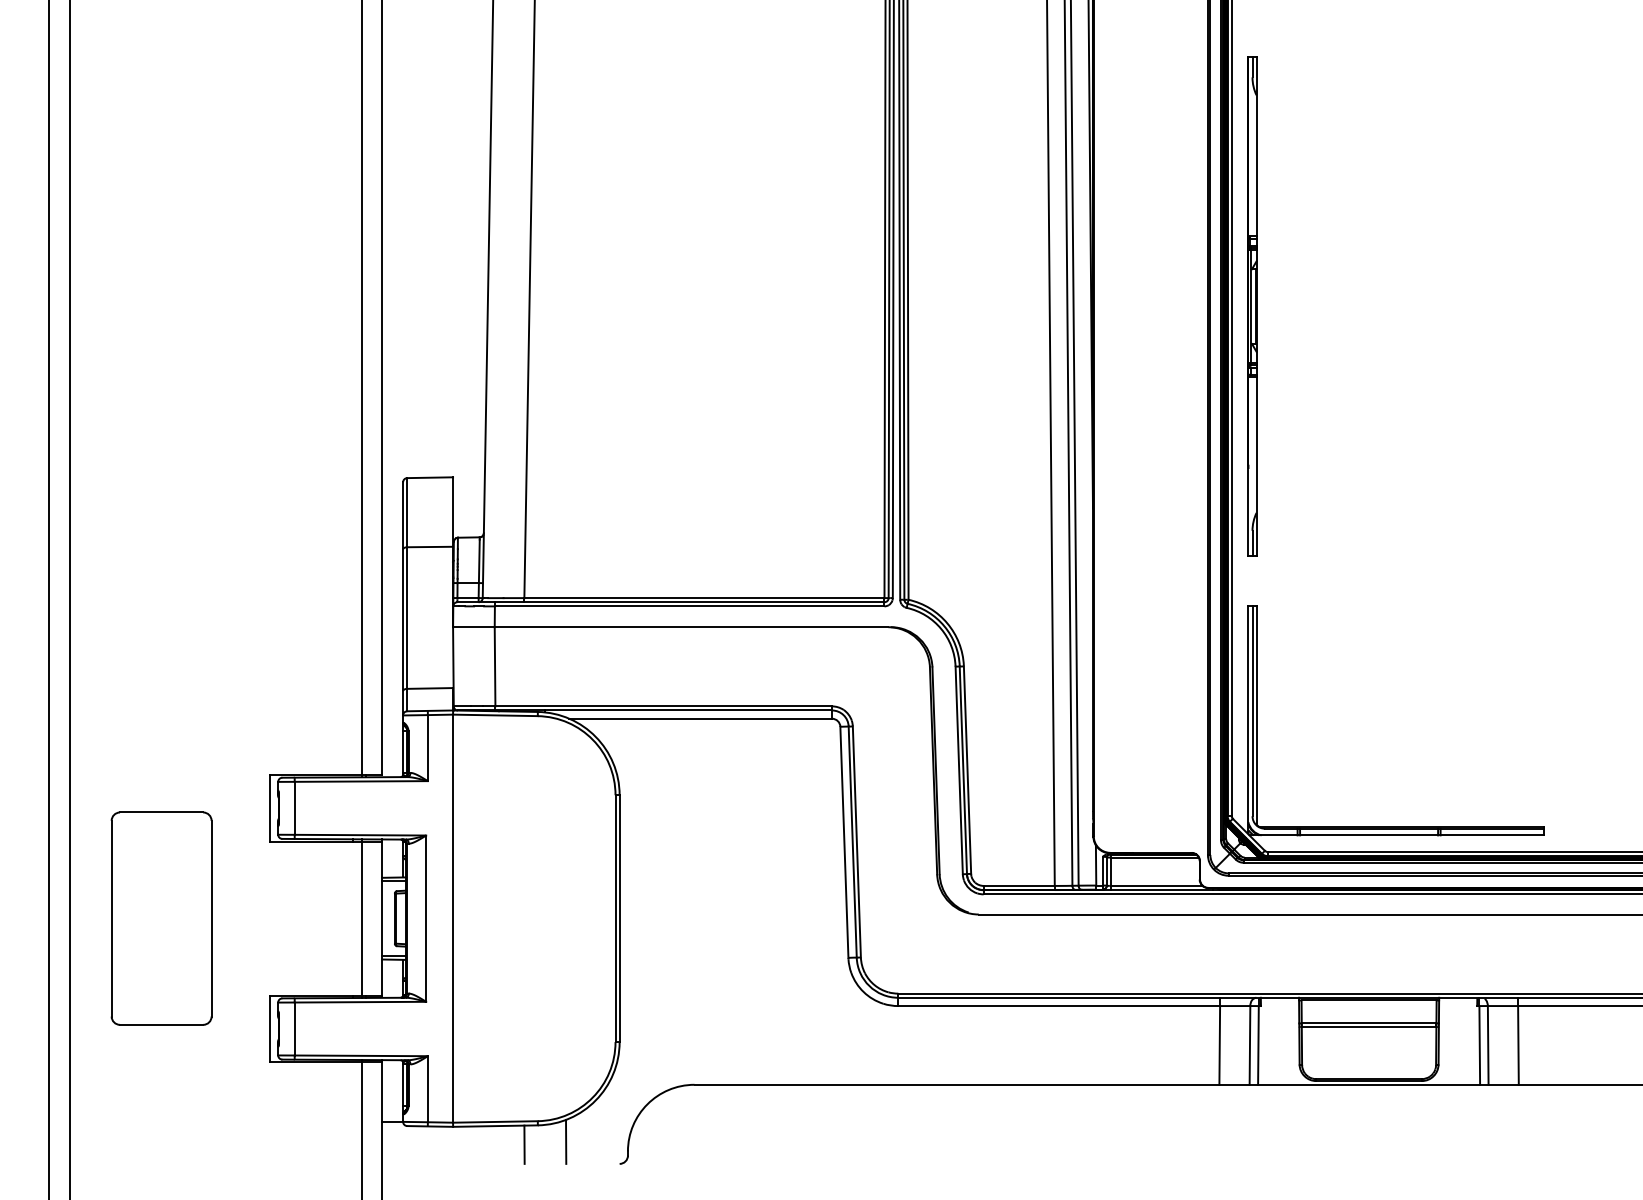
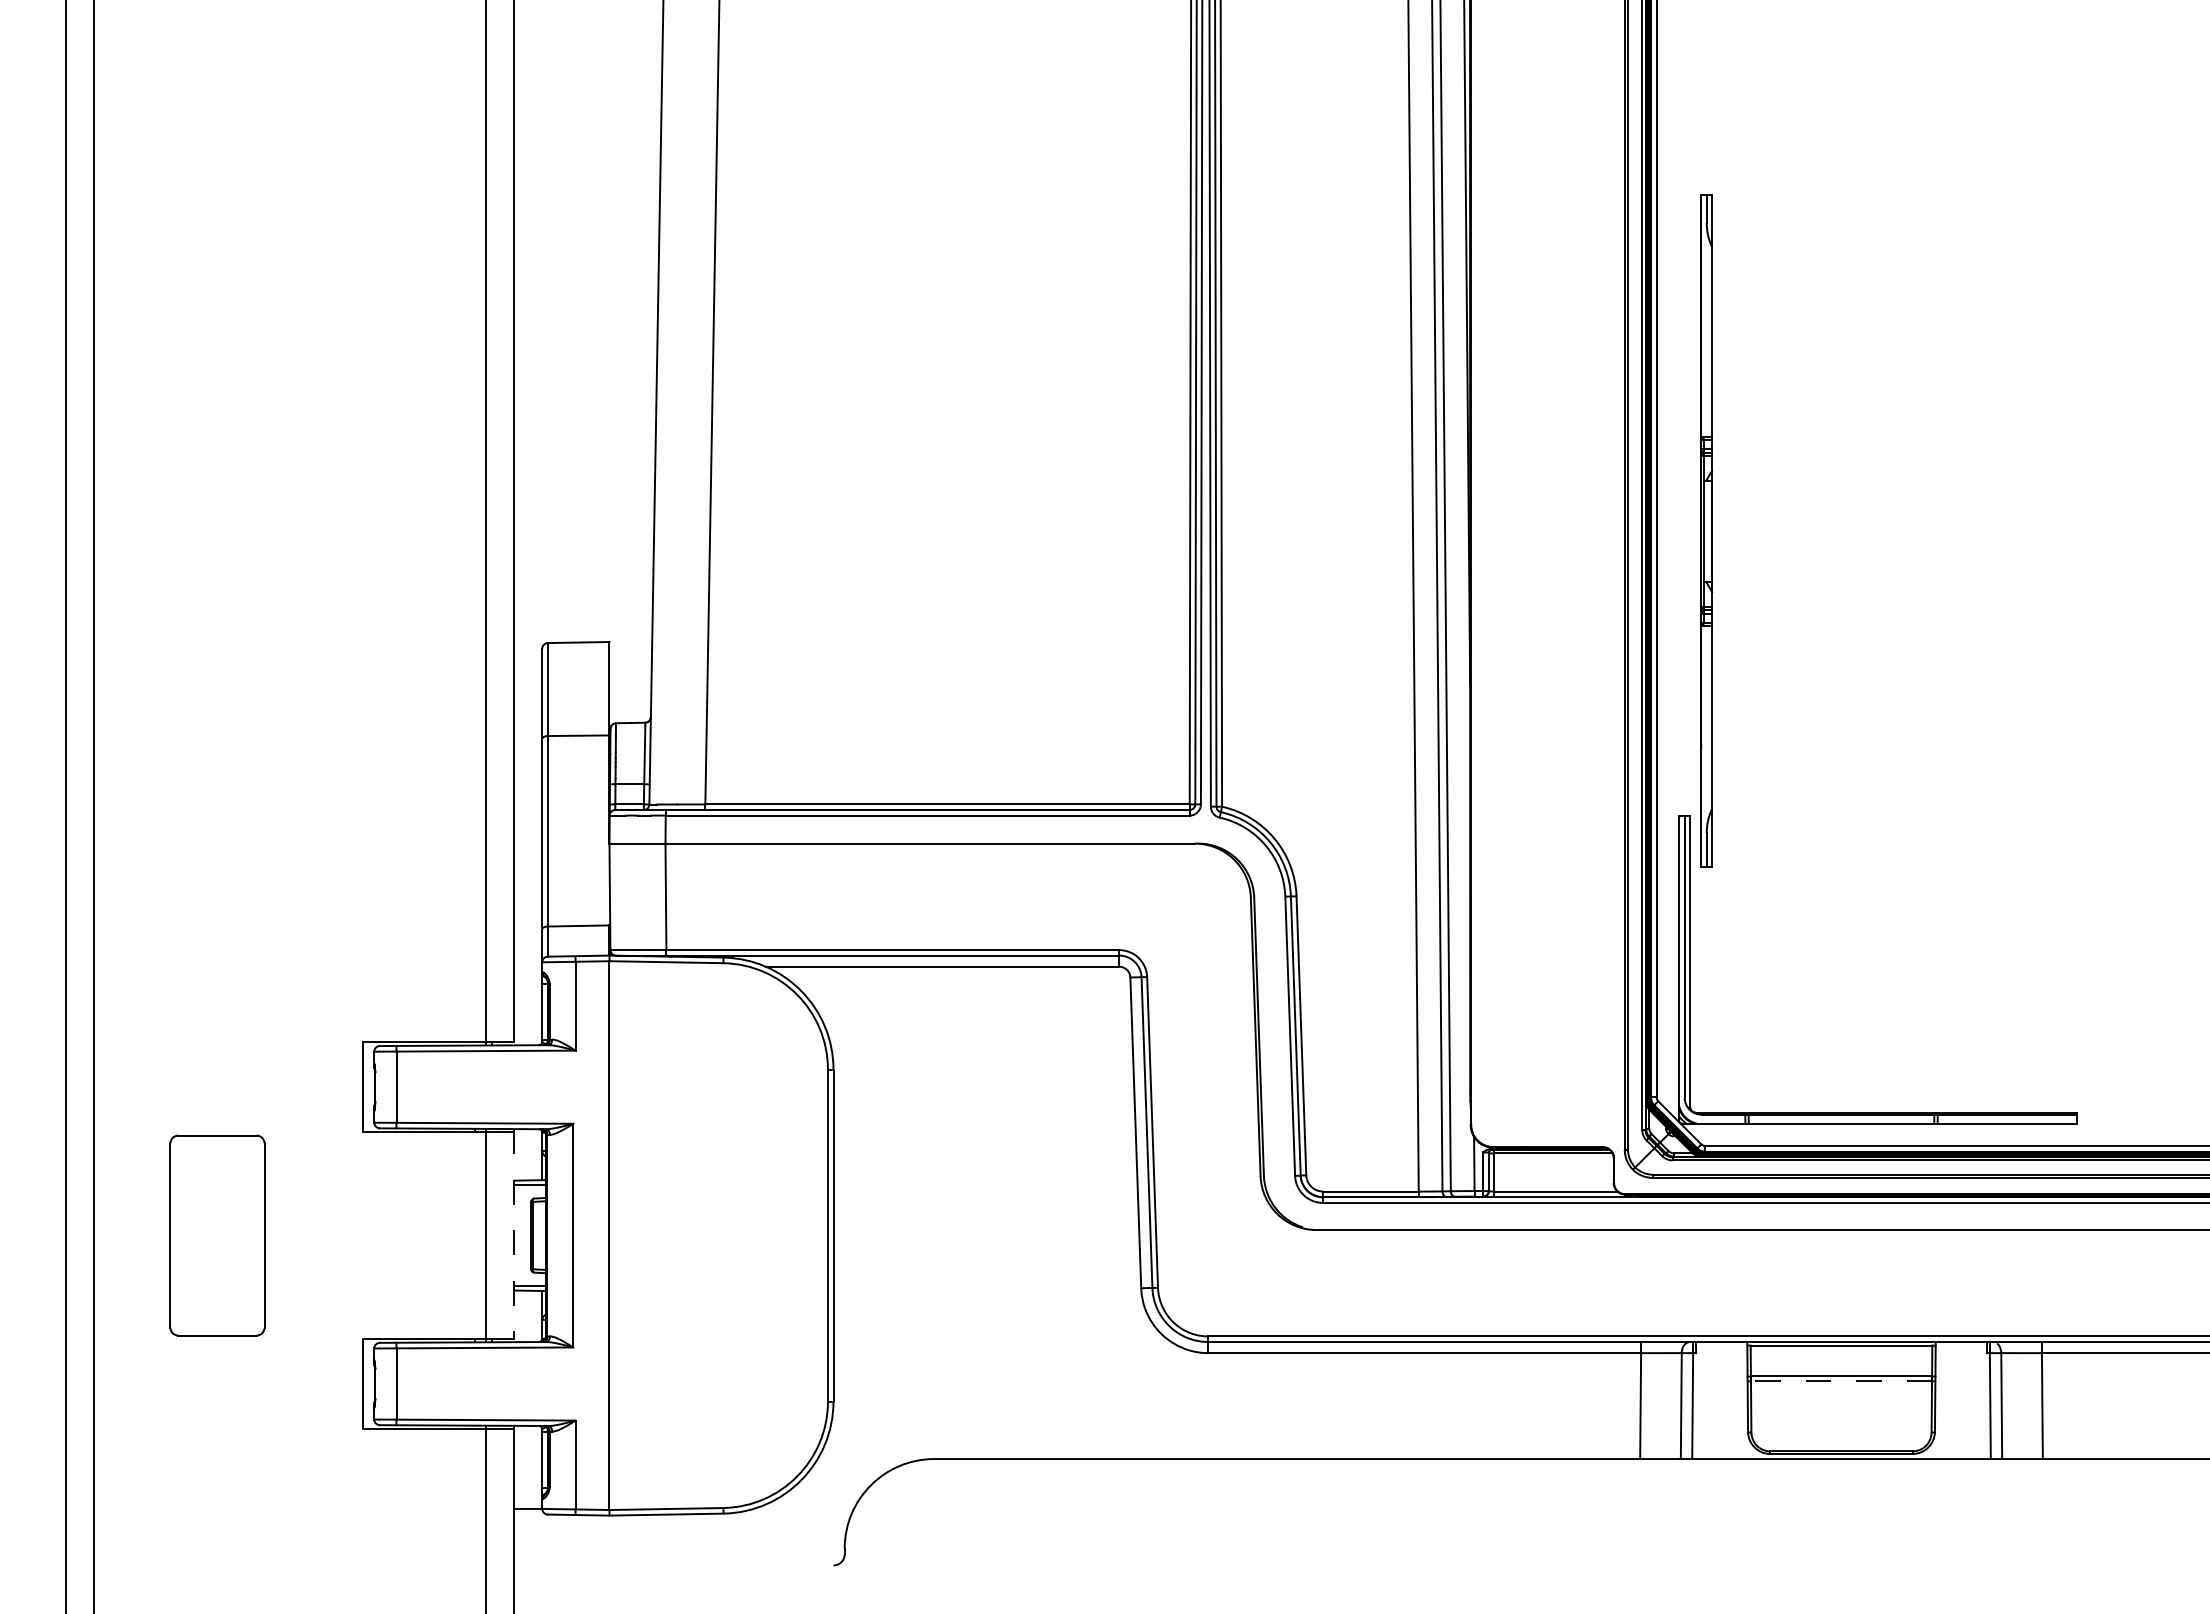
part: (1252, 305) -> (1706, 530), moved
line: (382, 917) -> (514, 1234), solid -> dashed
part: (161, 918) -> (217, 1235), size x0.7
line: (1369, 1027) -> (1841, 1381), solid -> dashed
line: (566, 1141) -> (761, 1535), removed
line: (524, 1144) -> (705, 1539), removed

